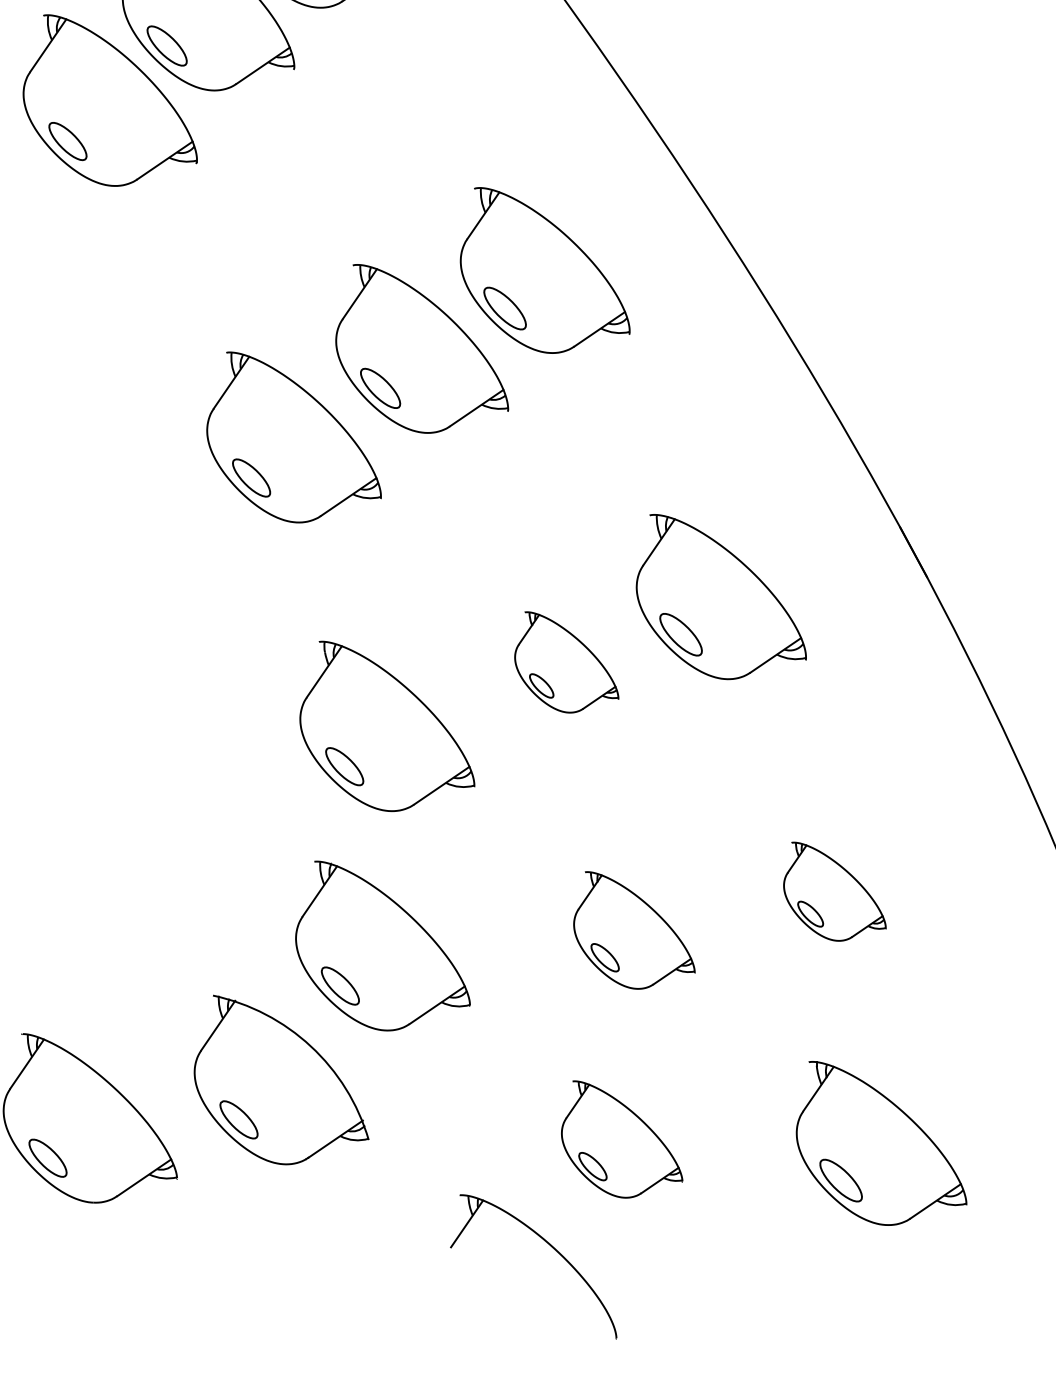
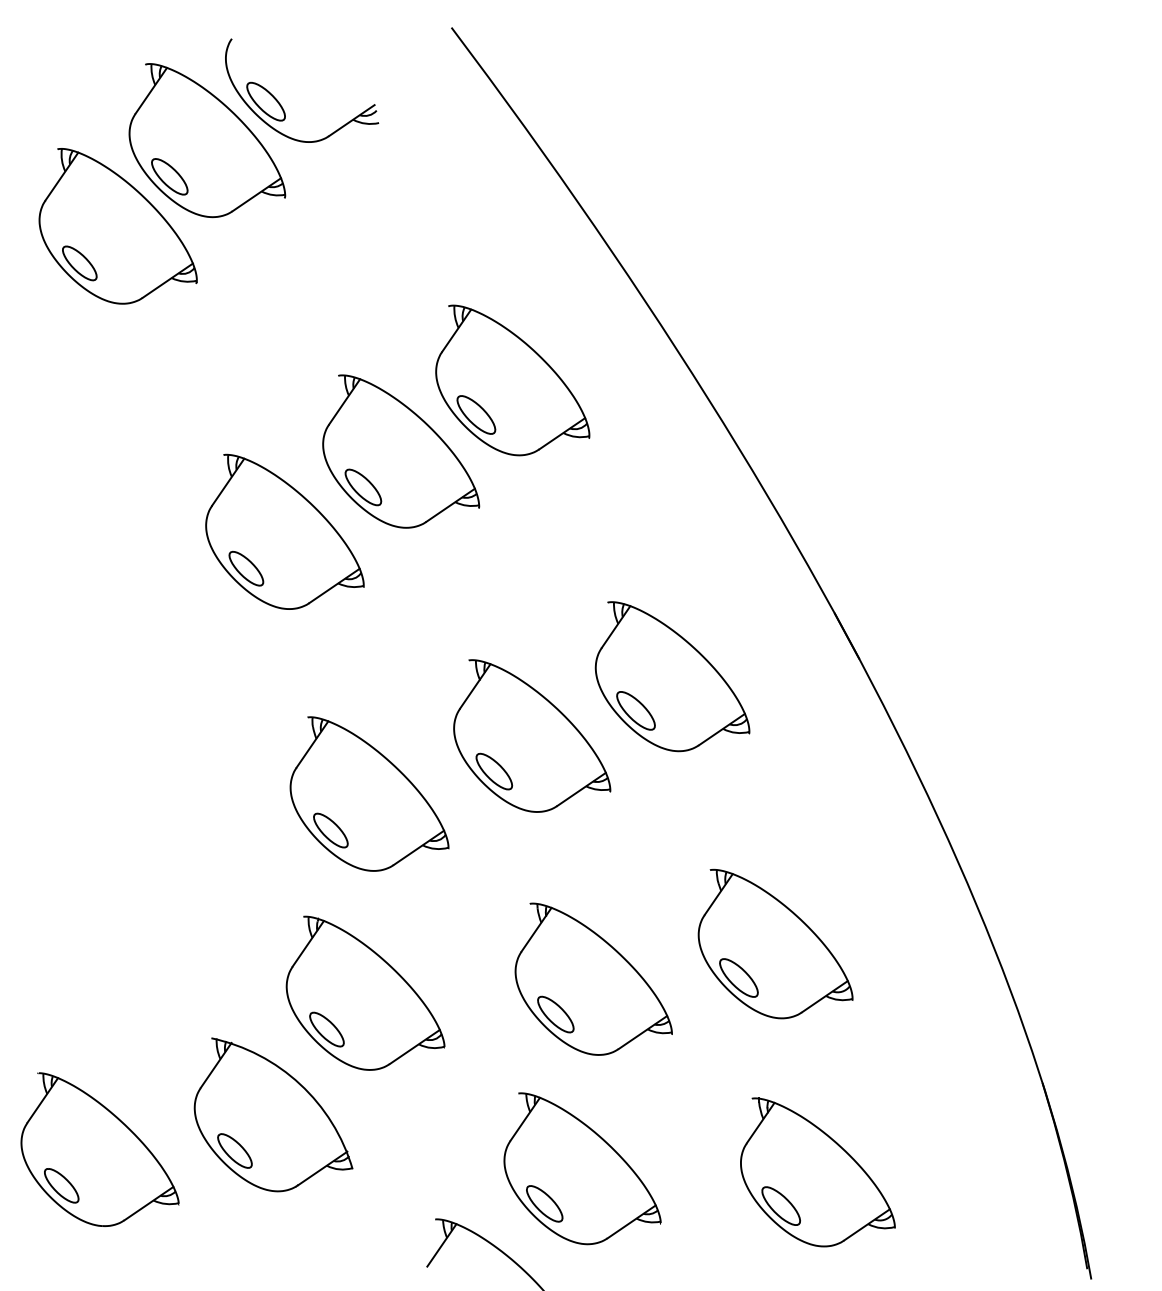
part: (566, 661) -> (532, 735), size x1.67
part: (834, 891) -> (775, 943), size x1.67
part: (634, 929) -> (593, 978), size x1.43
part: (622, 1139) -> (582, 1168), size x1.43

